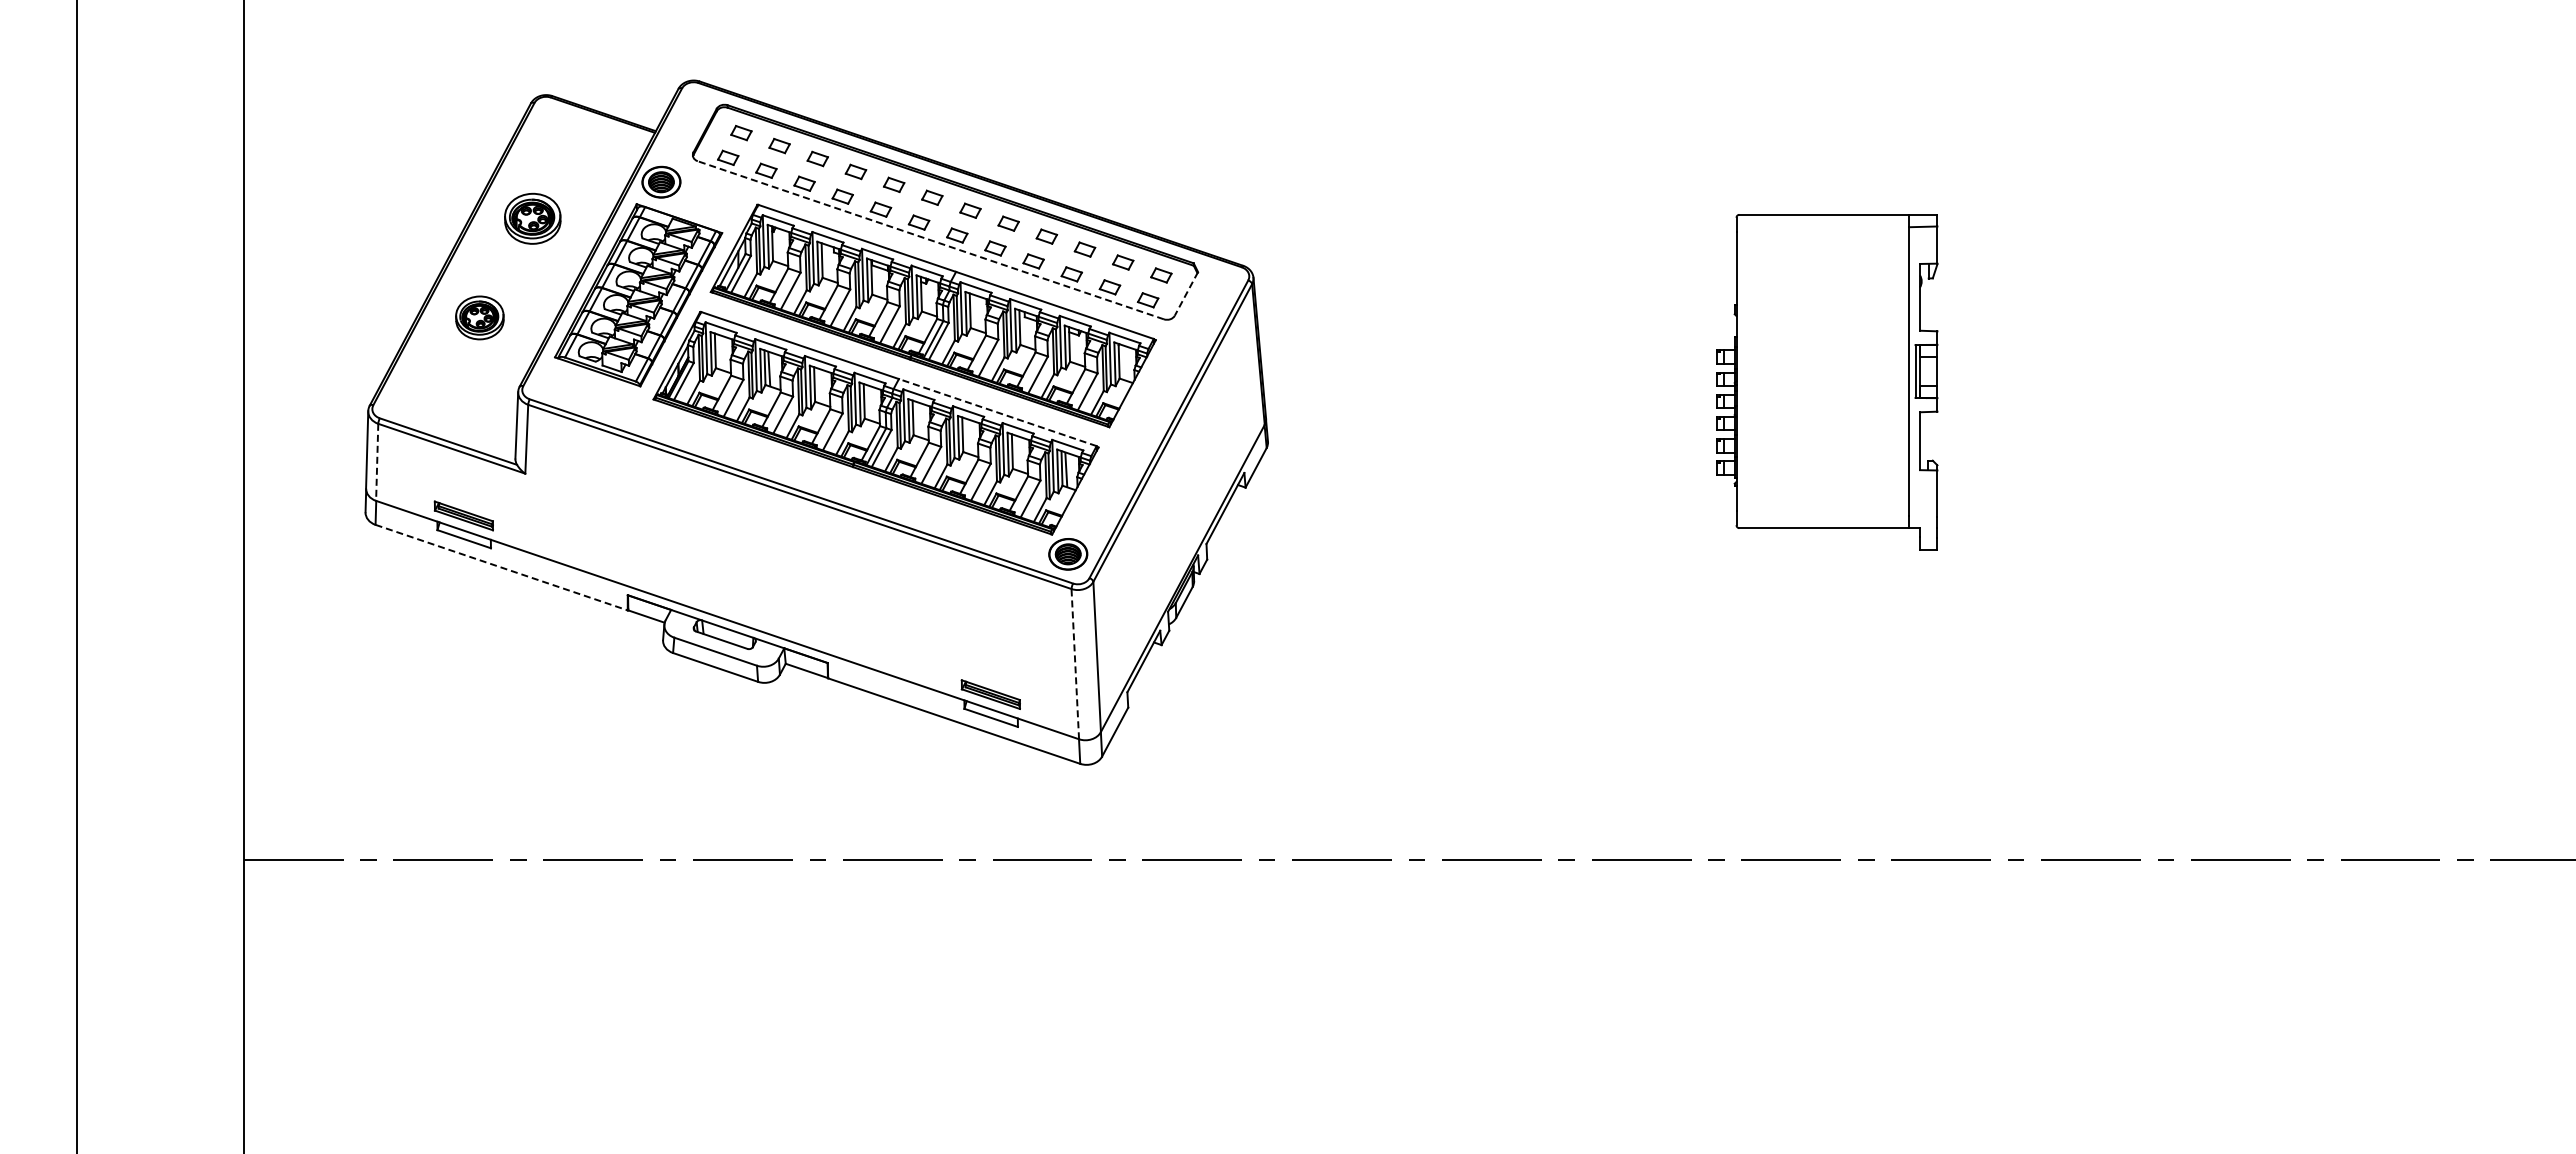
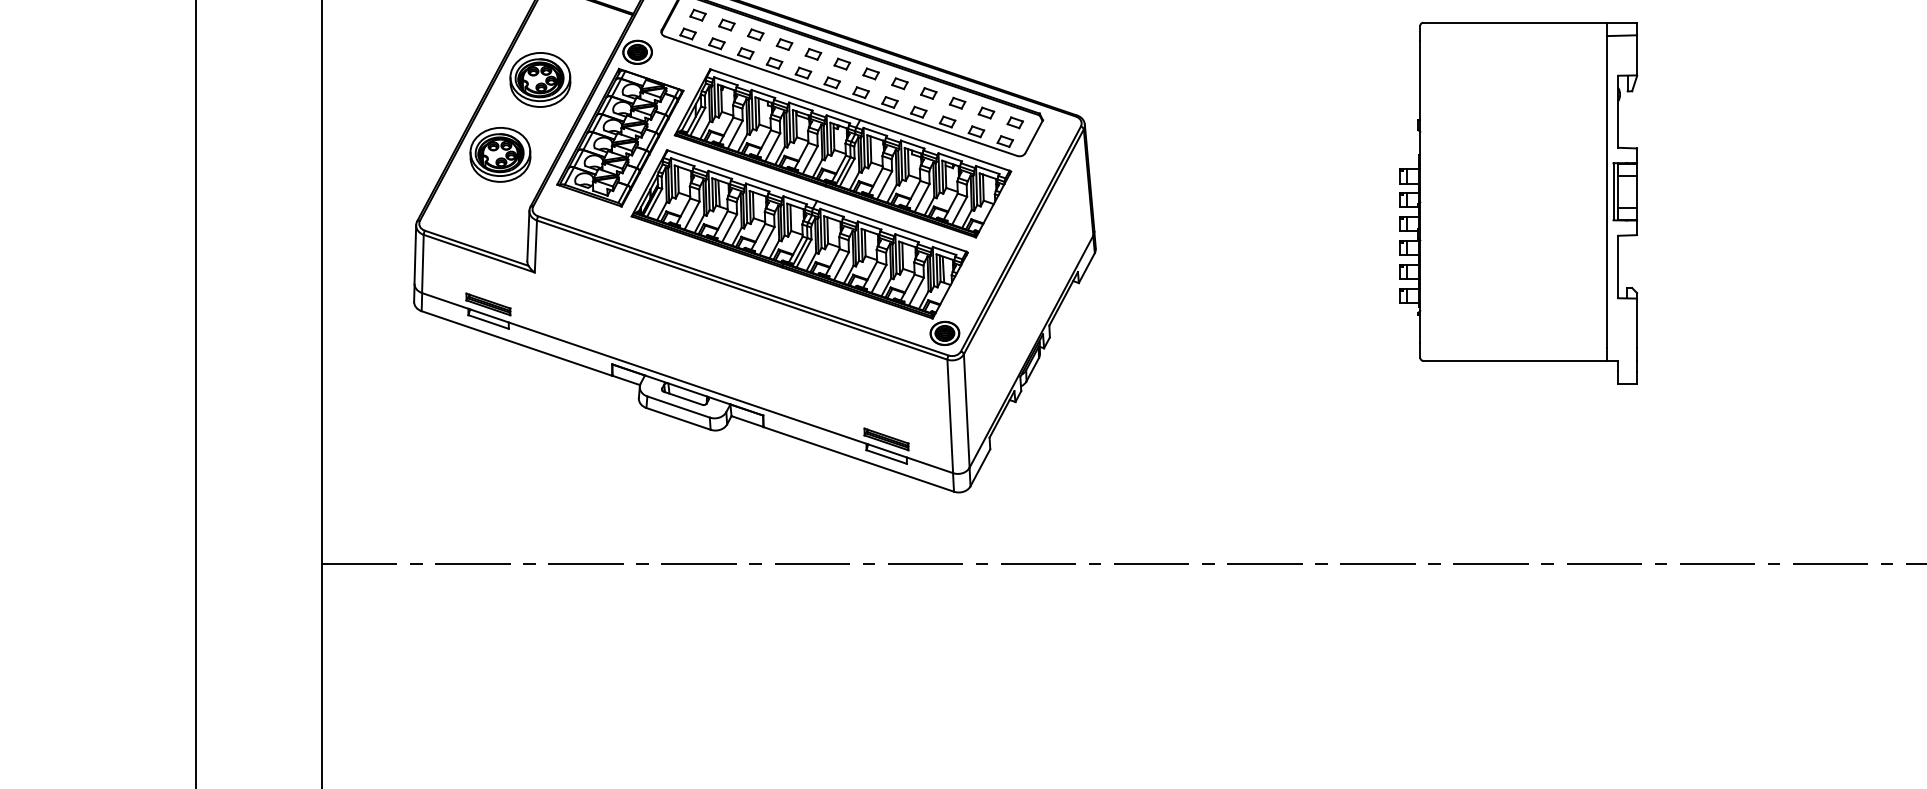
part: (532, 218) -> (540, 79), size x1.43
line: (930, 240) -> (840, 96), dashed -> solid
line: (1186, 293) -> (1034, 136), dashed -> solid
part: (479, 317) -> (500, 154), size x1.67
part: (1827, 382) -> (1518, 203), size x1.43
line: (997, 412) -> (891, 226), dashed -> solid
line: (377, 462) -> (423, 264), dashed -> solid
line: (502, 567) -> (517, 343), dashed -> solid
line: (1075, 663) -> (950, 415), dashed -> solid

